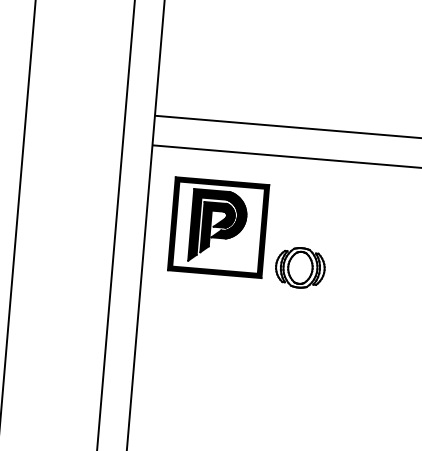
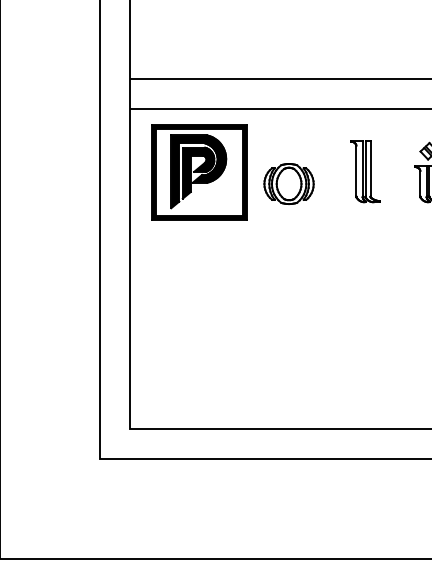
part: (378, 226) -> (365, 171), added
part: (218, 227) -> (199, 172), moved
part: (299, 267) -> (288, 183), moved

